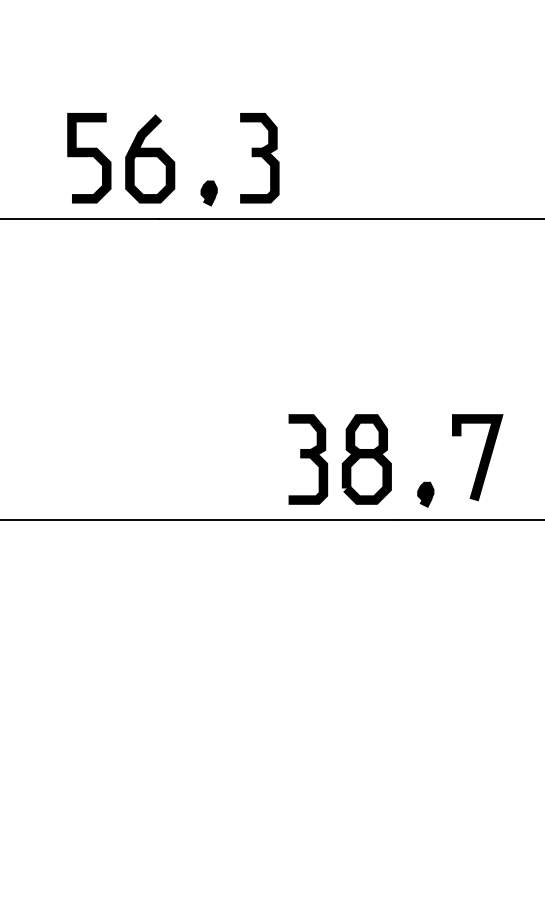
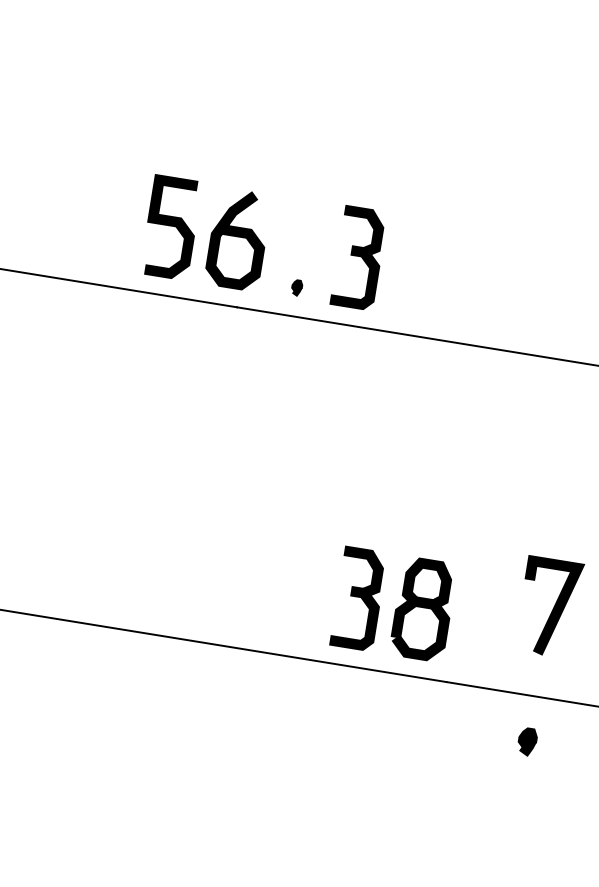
part: (208, 193) -> (296, 287), size x0.6
line: (480, 459) -> (551, 609), moved
part: (425, 494) -> (527, 741), moved

